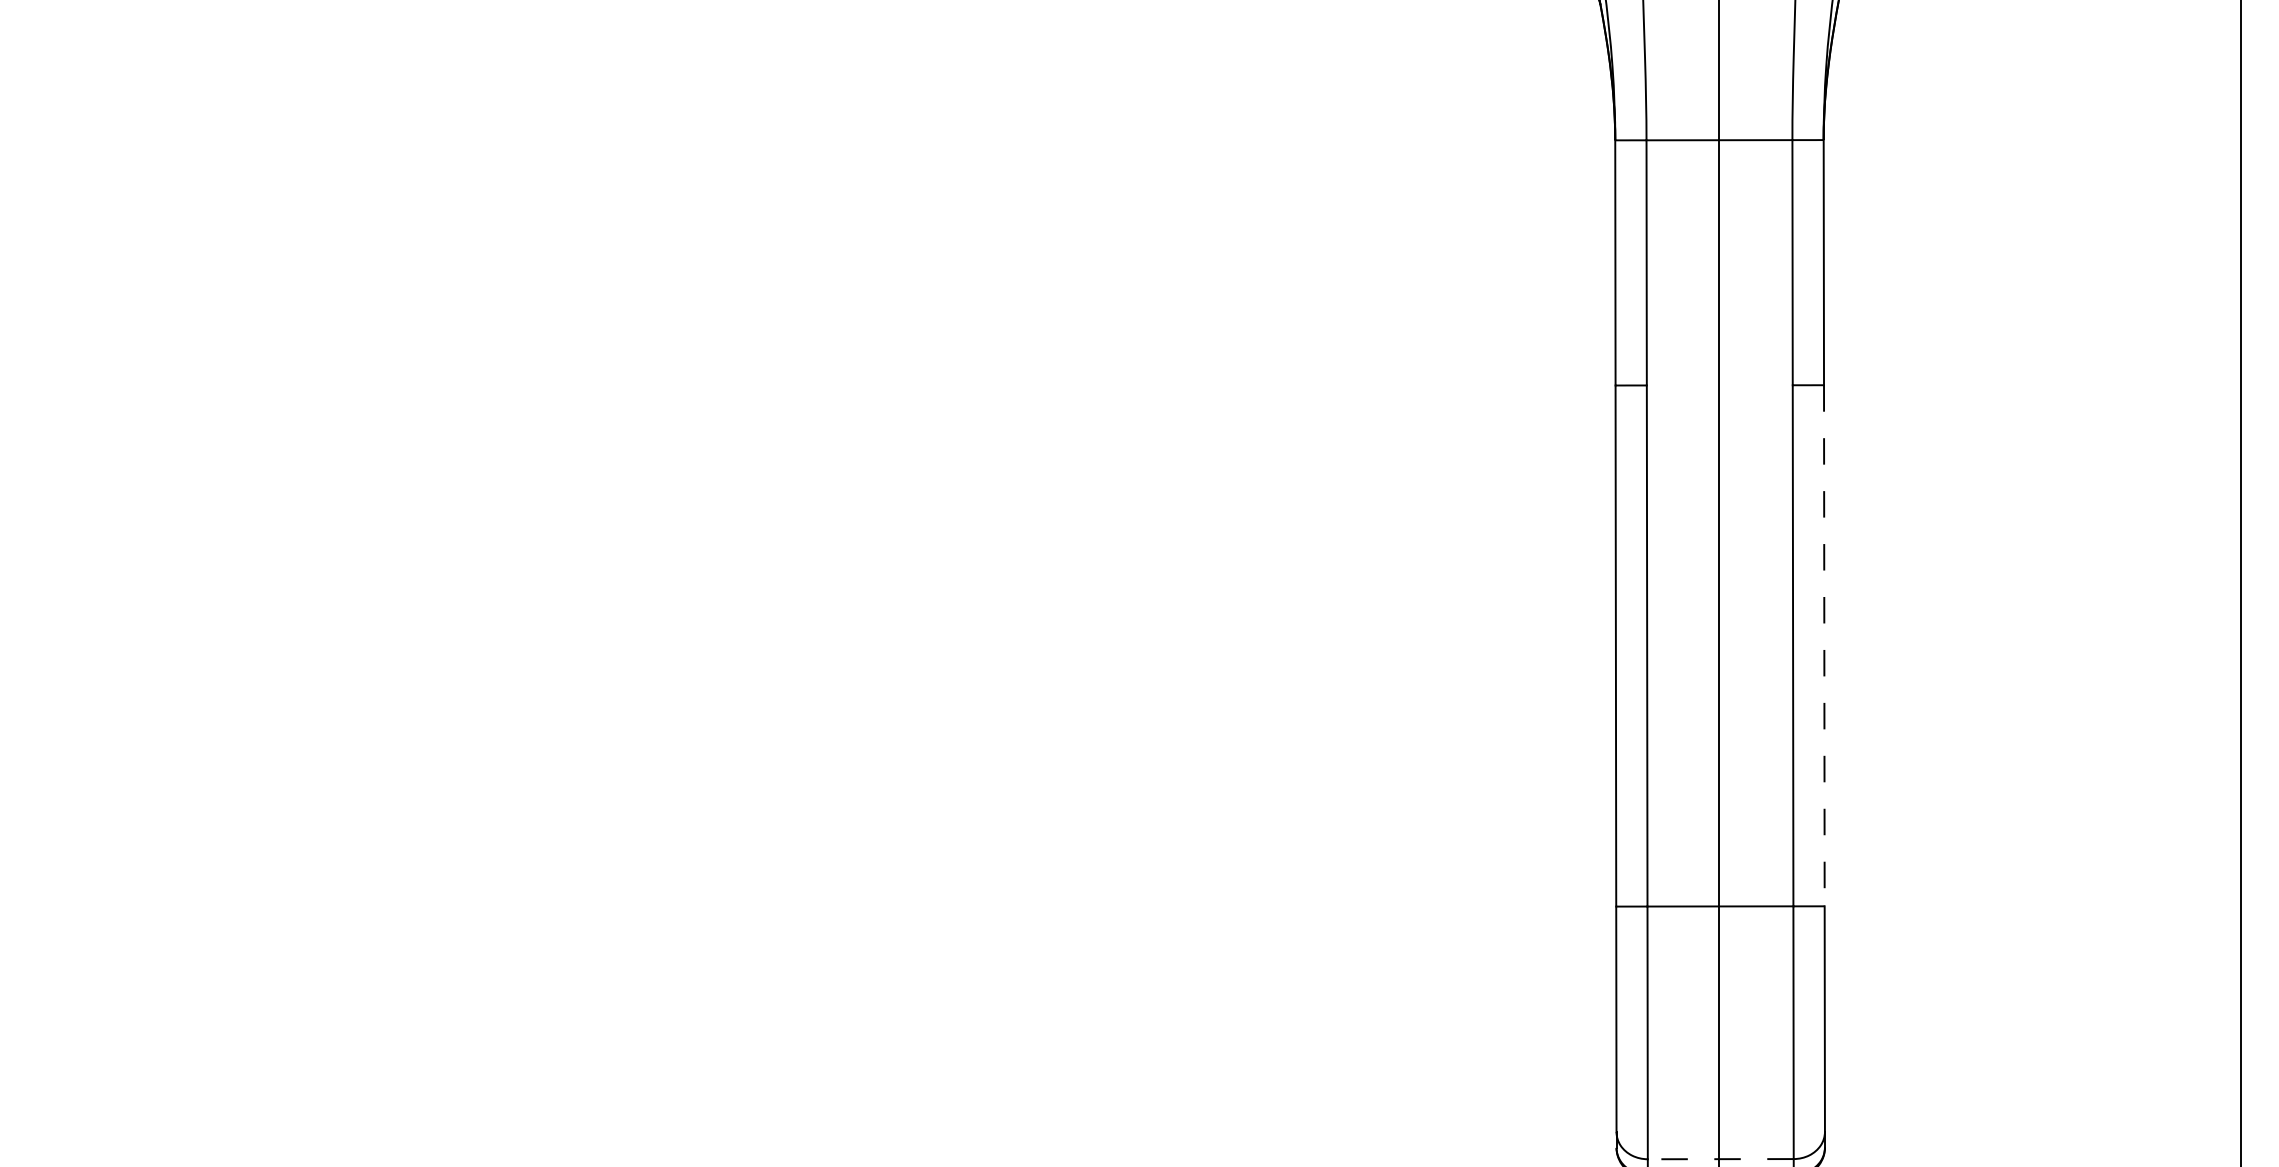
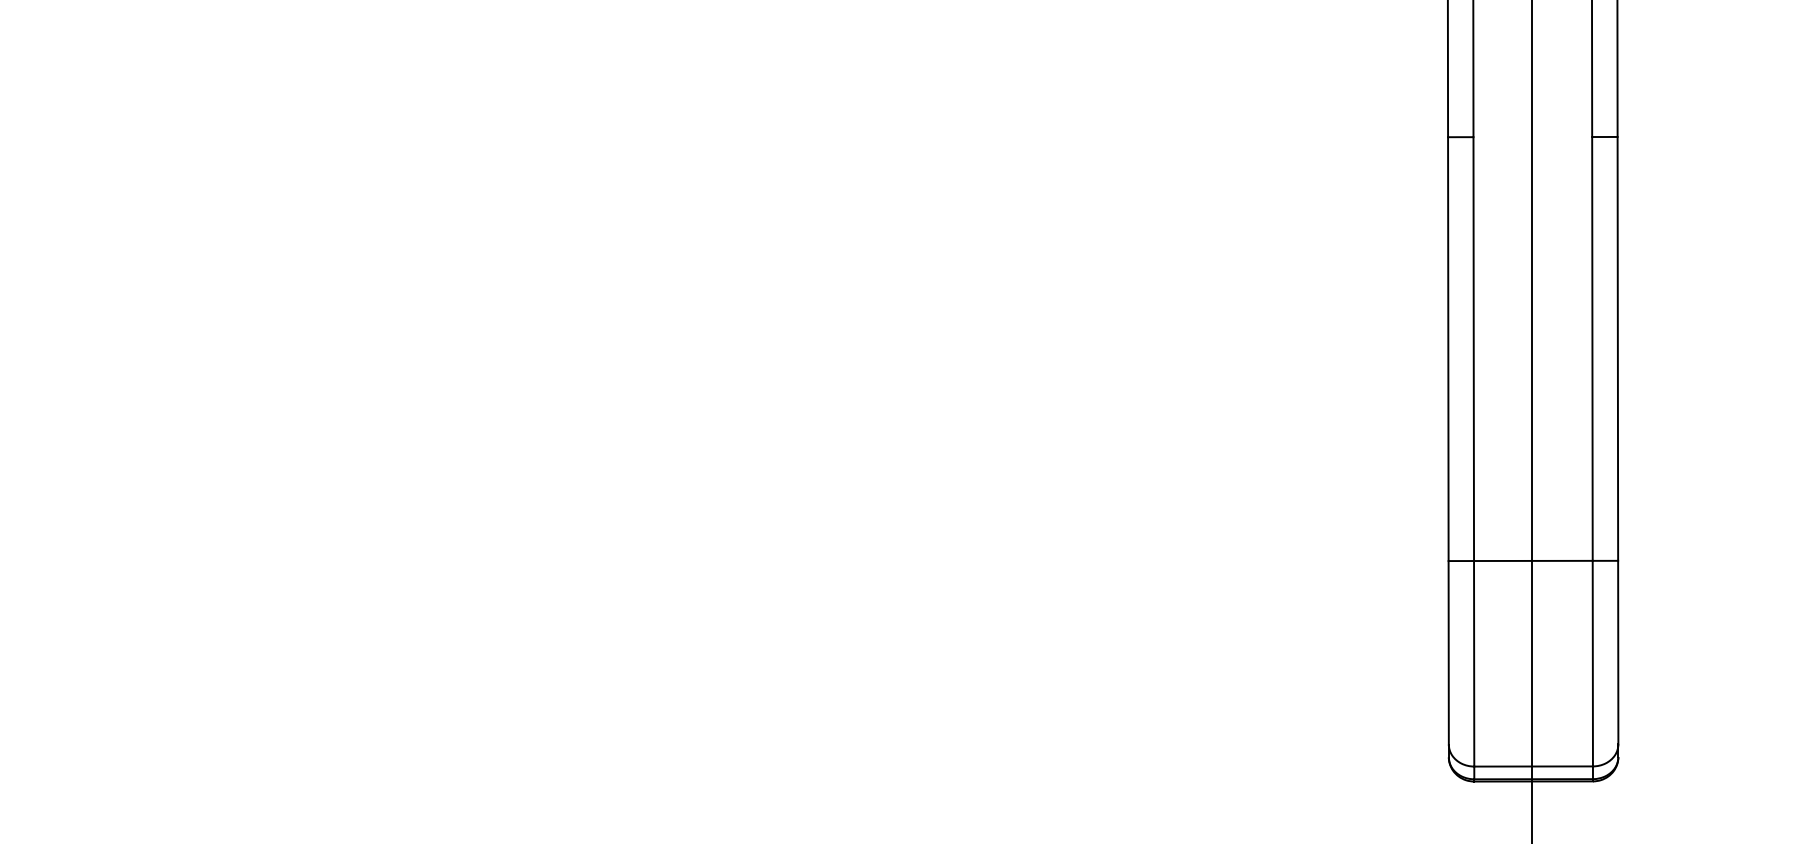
line: (1824, 645) -> (1618, 348), dashed -> solid
line: (1720, 1159) -> (1533, 766), dashed -> solid

